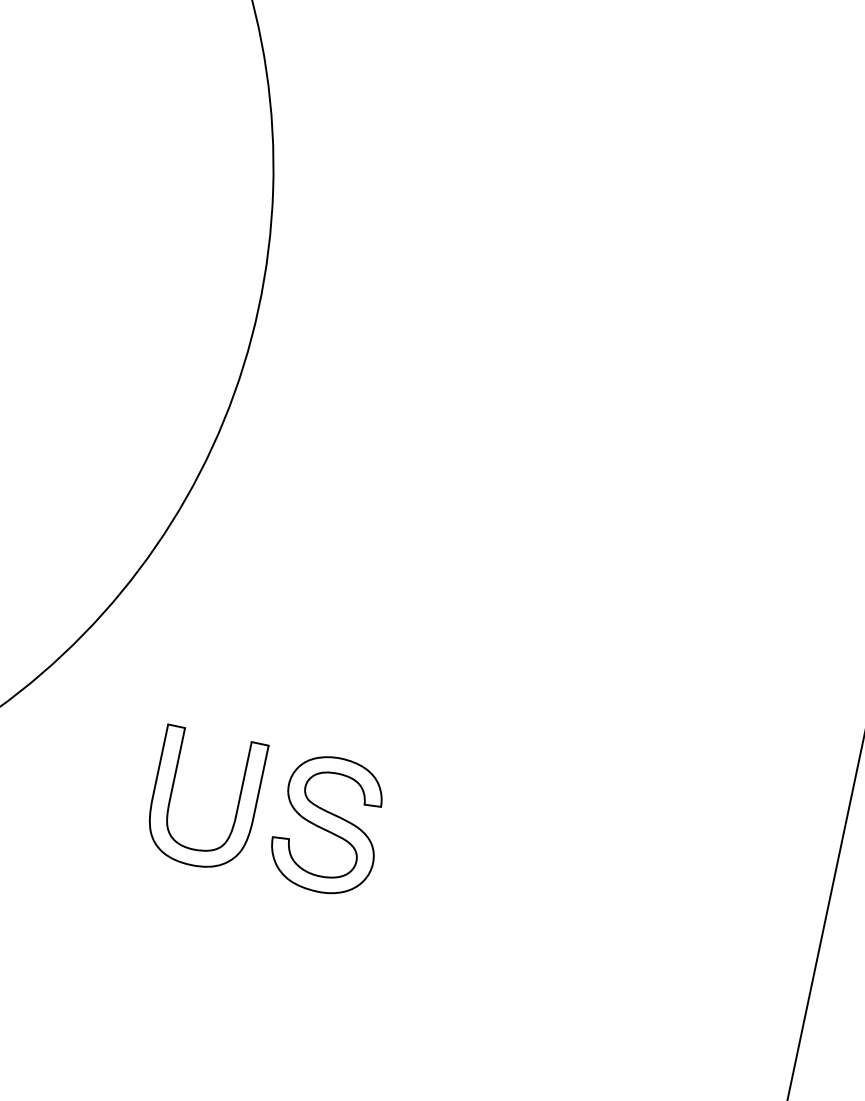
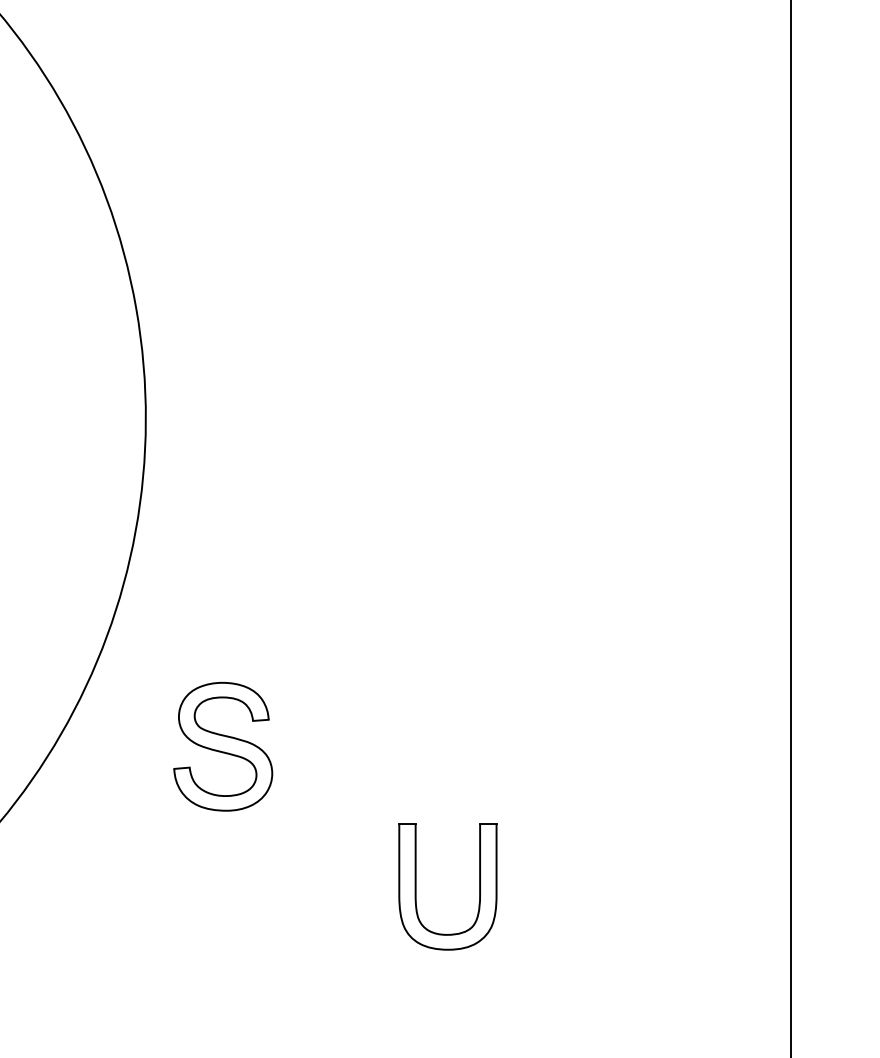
part: (172, 792) -> (416, 886), moved
part: (328, 824) -> (223, 746), moved

